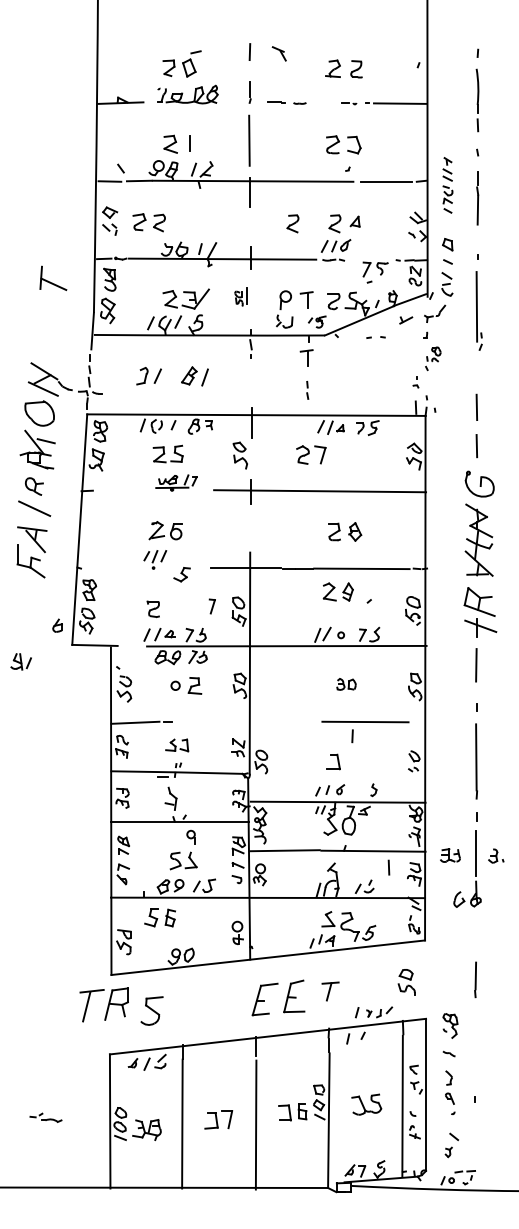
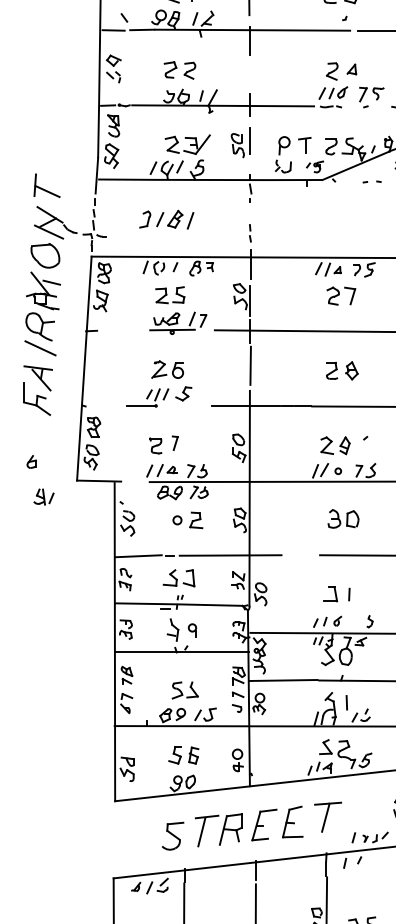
part: (148, 222) -> (179, 70), moved
part: (292, 223) -> (291, 71), removed
part: (375, 272) -> (371, 97), moved
part: (53, 277) -> (47, 184), moved
part: (240, 296) -> (240, 142), size x1.67
part: (306, 357) -> (304, 201), removed
part: (194, 376) -> (180, 219), moved
part: (307, 390) -> (250, 233), moved
part: (311, 454) -> (341, 295), moved
line: (250, 459) -> (250, 300), added
part: (176, 482) -> (178, 322), size x1.43
part: (34, 486) -> (40, 326), size x1.67
line: (250, 526) -> (250, 365), added
line: (137, 568) -> (140, 406), added
part: (181, 574) -> (183, 393), moved
part: (337, 591) -> (334, 445), moved
part: (211, 606) -> (174, 443), moved
part: (57, 625) -> (31, 461), moved
part: (20, 661) -> (43, 496), moved
part: (346, 684) -> (343, 519), size x1.67
line: (230, 721) -> (230, 554), added
line: (352, 736) -> (349, 594), moved
part: (176, 745) -> (178, 578), size x1.43
part: (190, 836) -> (191, 629), moved
line: (388, 867) -> (346, 702), moved
part: (159, 917) -> (183, 755), moved
part: (330, 991) -> (327, 817), size x1.67
part: (103, 1004) -> (218, 829), moved
part: (151, 1010) -> (172, 835), moved

